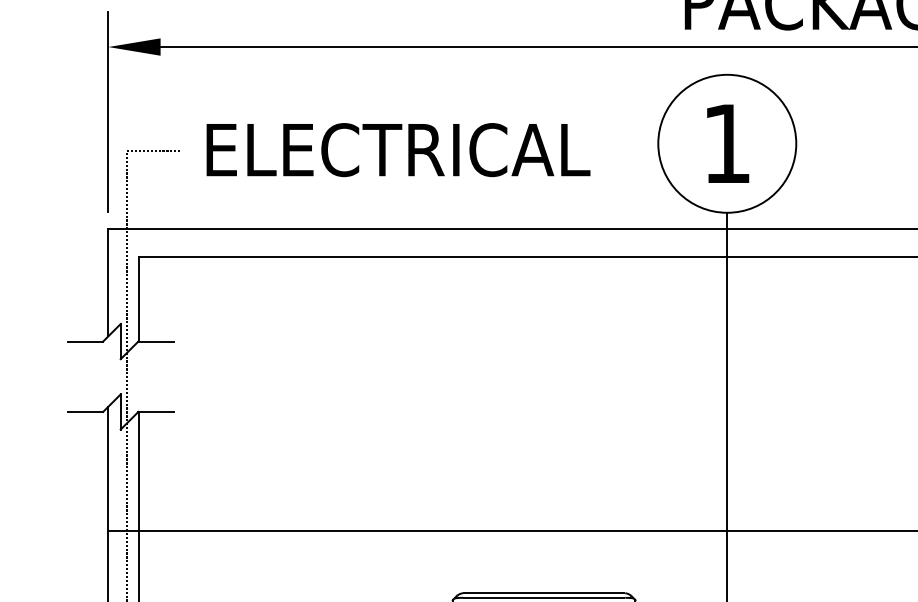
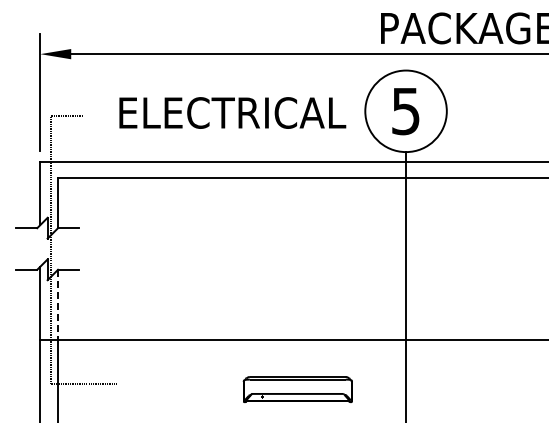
text: (726, 144) -> (405, 111), 1 -> 5
text: (398, 149) -> (232, 112), moved
line: (139, 472) -> (58, 305), solid -> dashed

